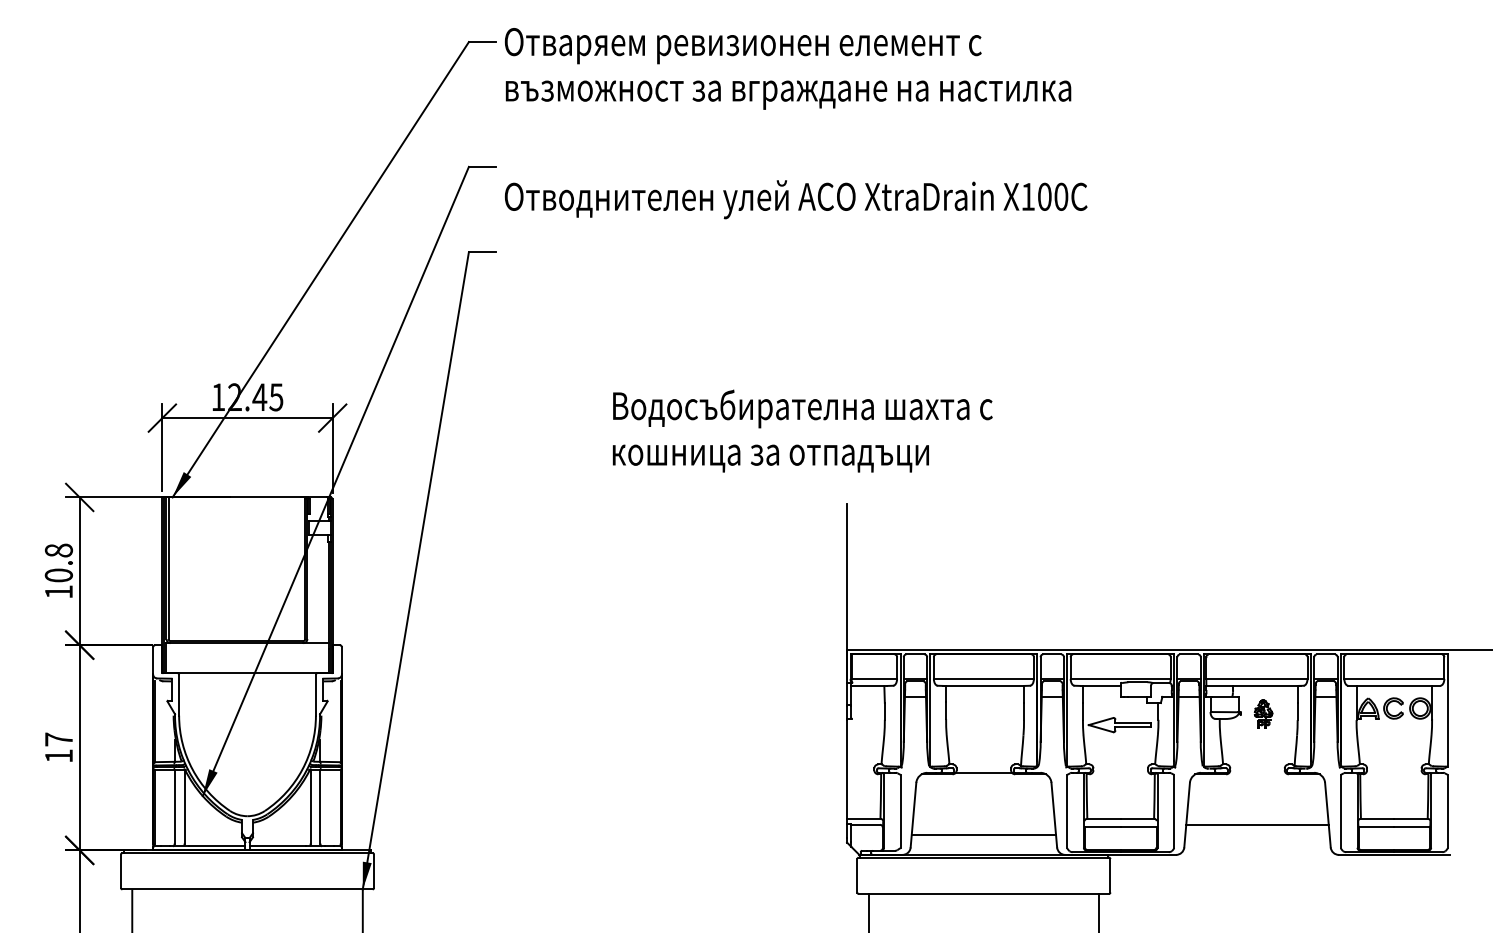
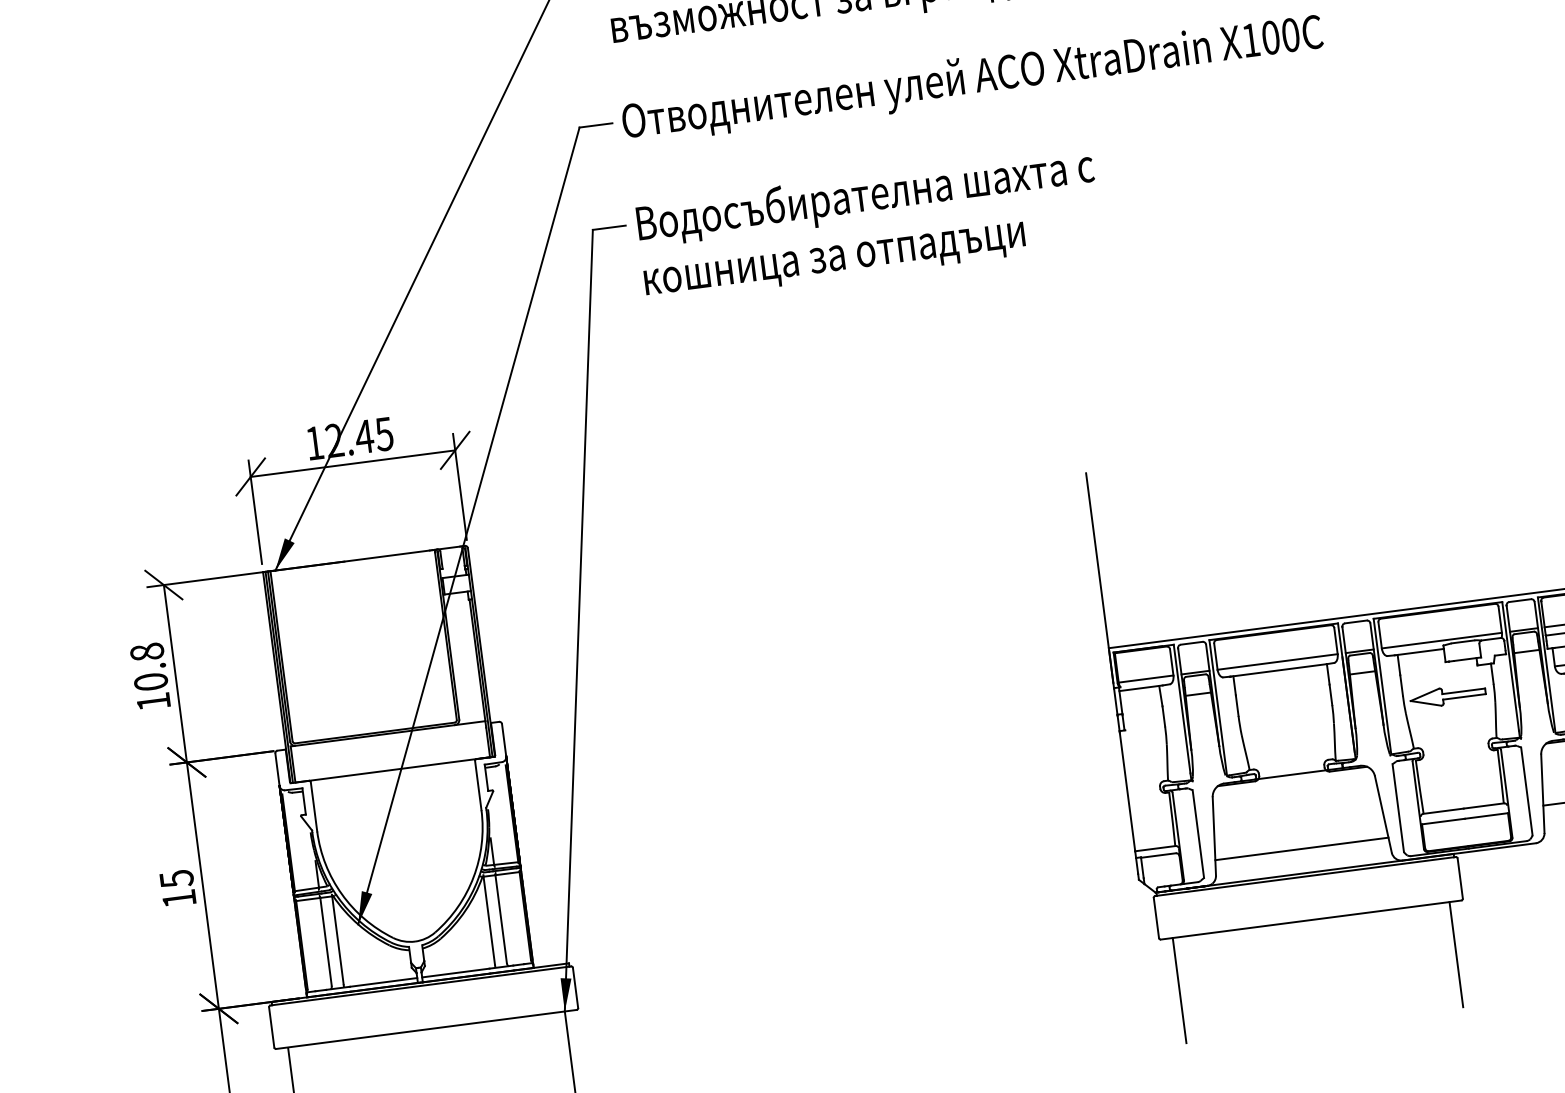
text: (795, 199) -> (972, 79), moved
text: (802, 430) -> (868, 223), moved
text: (59, 739) -> (177, 878), 17 -> 15

